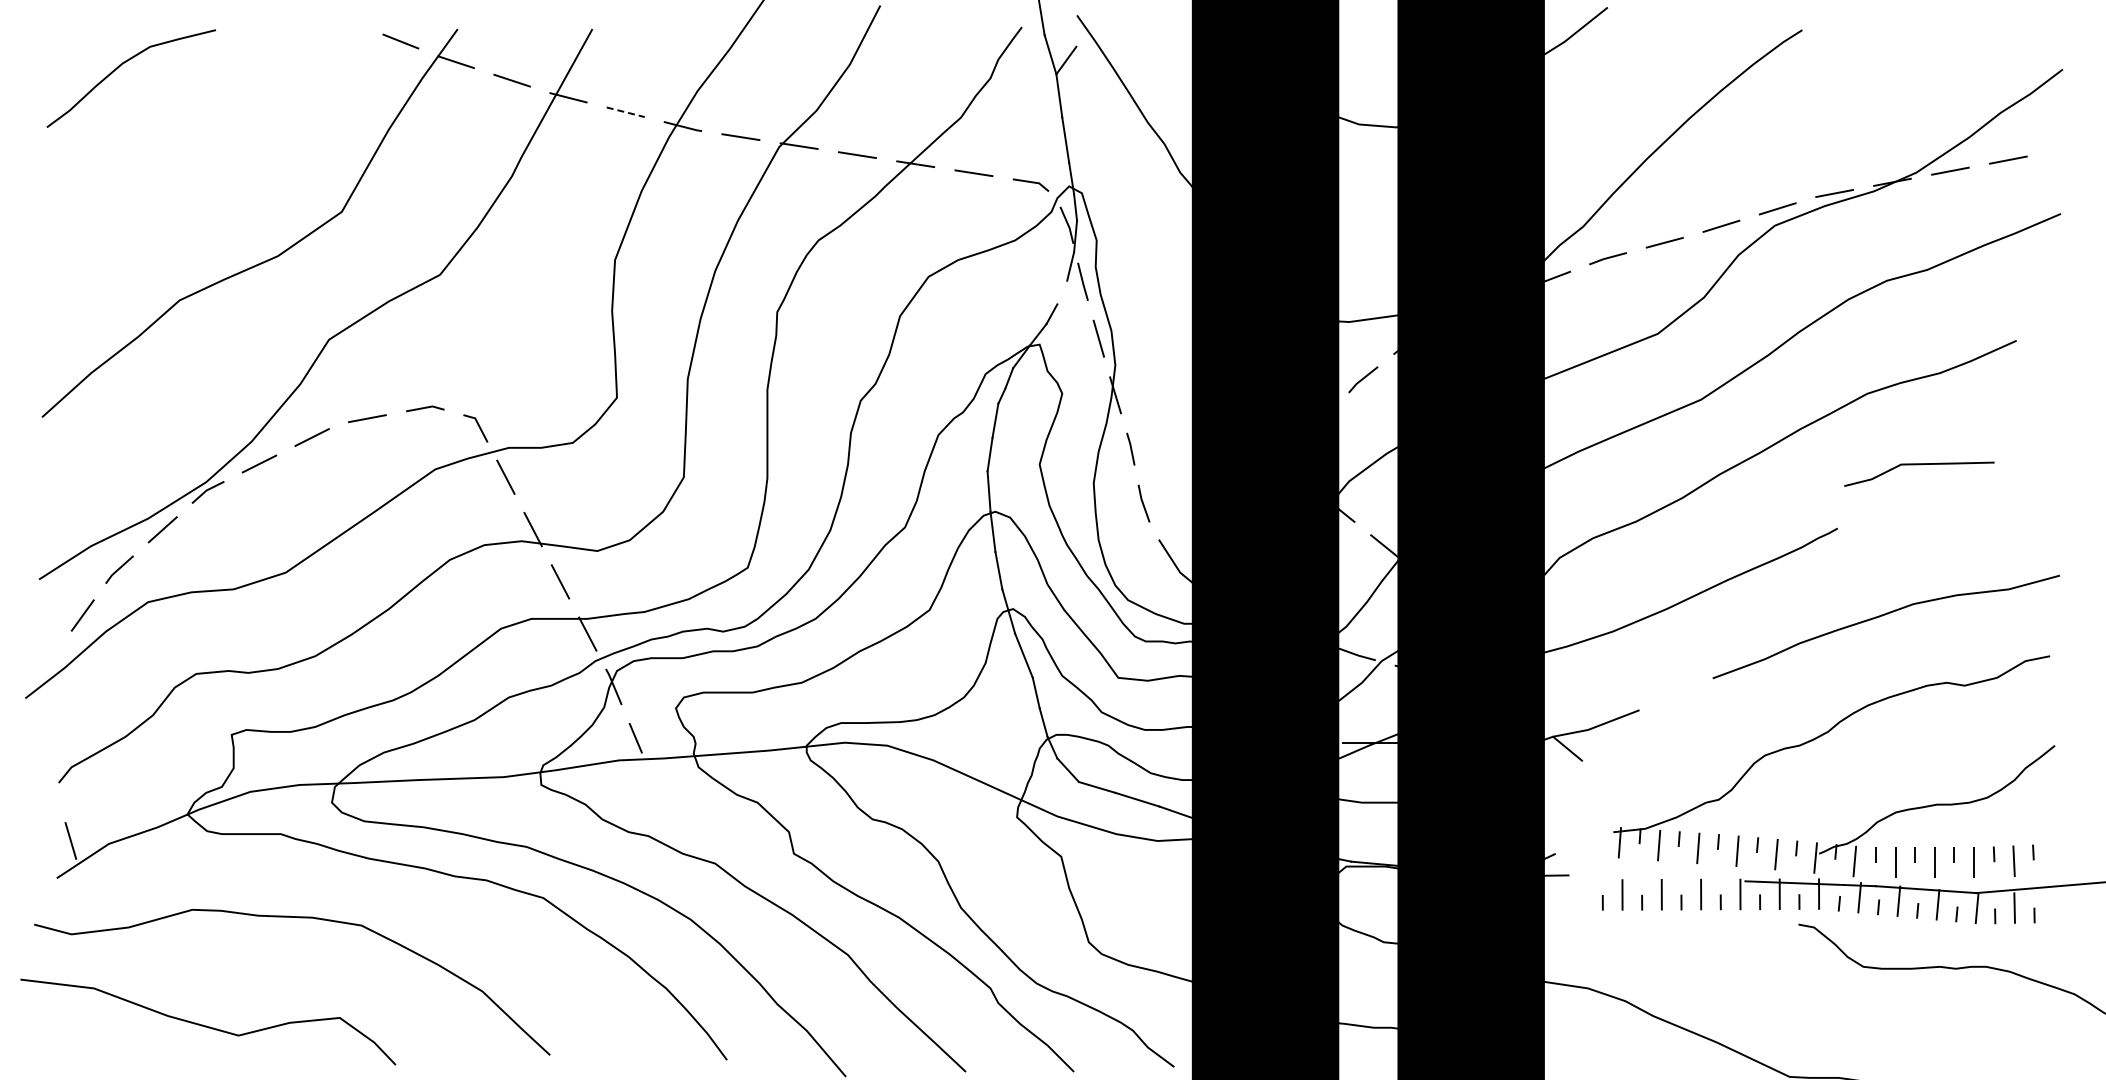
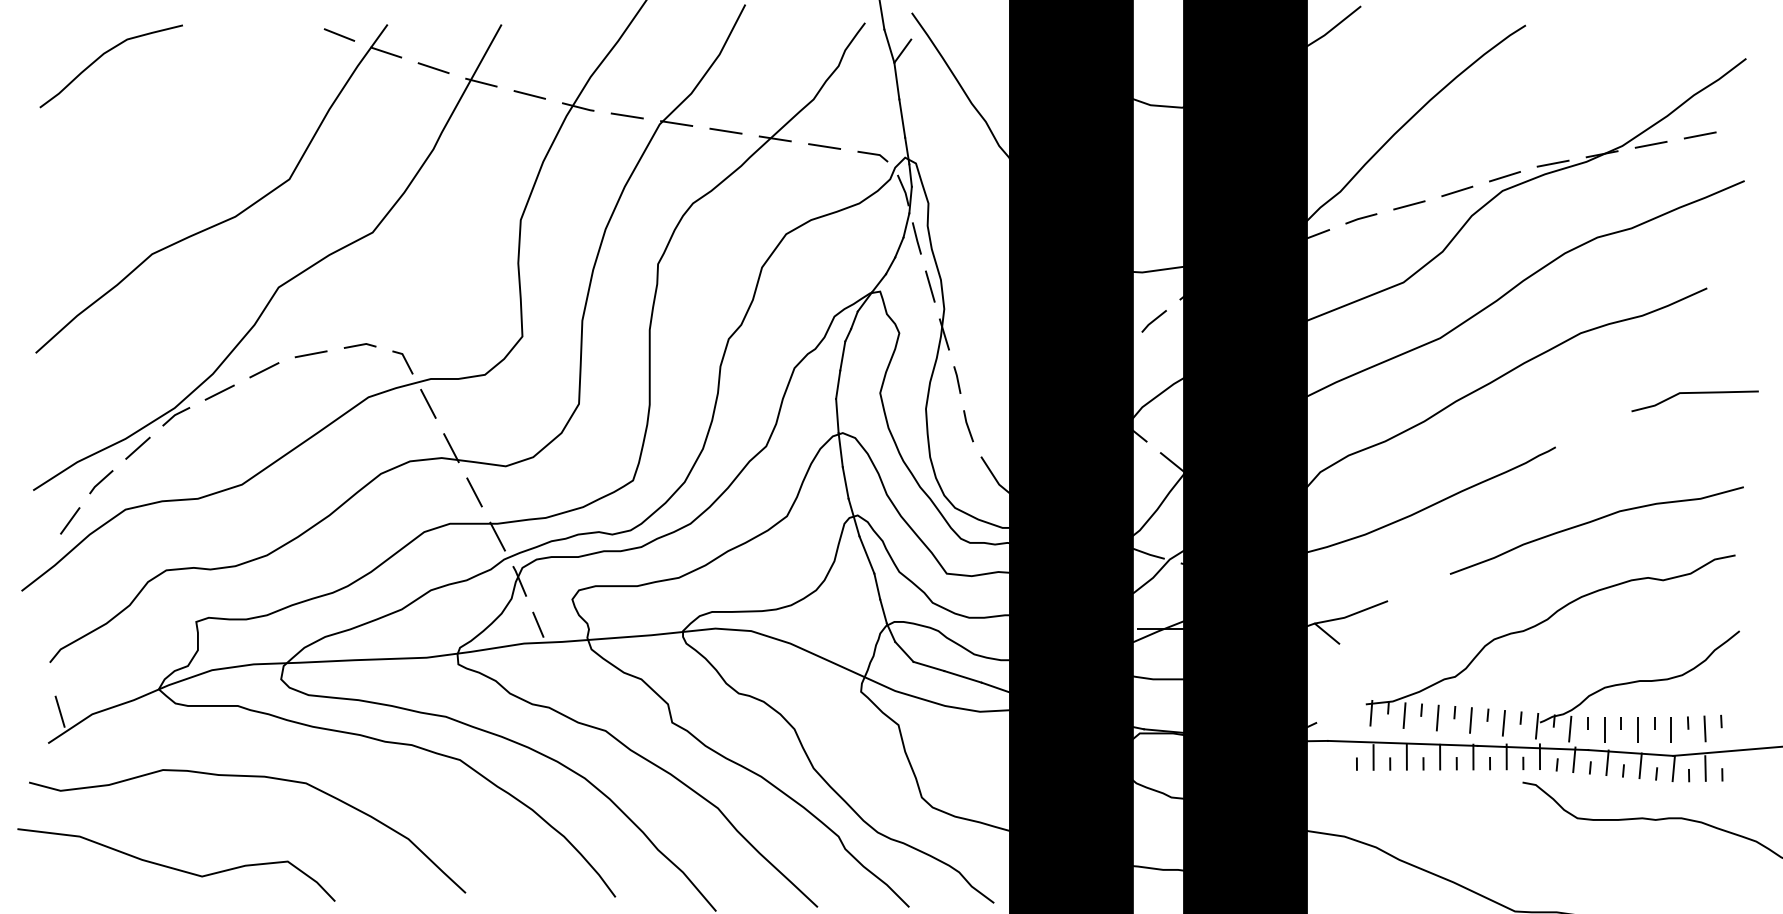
line: (625, 112) -> (529, 95), dashed -> solid
line: (1062, 292) -> (899, 247), added
line: (1919, 465) -> (1695, 393), moved
line: (1656, 878) -> (1402, 743), added

